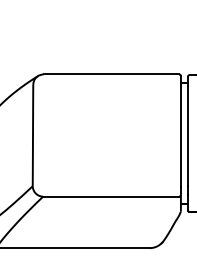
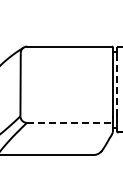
line: (188, 135) -> (117, 84), solid -> dashed
line: (111, 196) -> (69, 122), solid -> dashed

